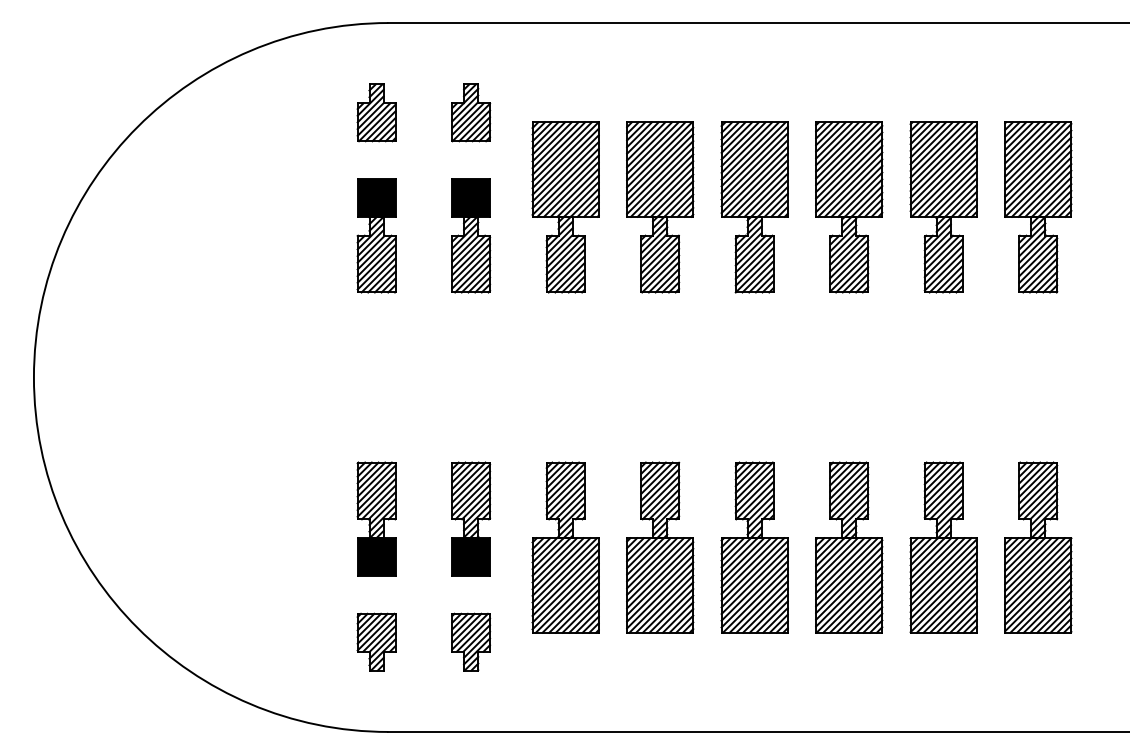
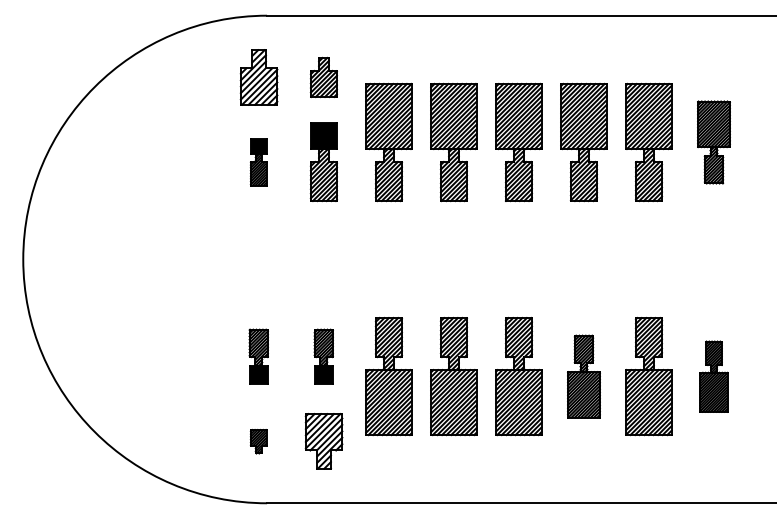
part: (375, 112) -> (258, 77), size x1.4
part: (1037, 207) -> (713, 142), size x0.7
part: (375, 236) -> (258, 162), size x0.6
part: (375, 518) -> (258, 356), size x0.7
part: (470, 518) -> (323, 356), size x0.7
part: (848, 547) -> (583, 376), size x0.7
part: (1037, 547) -> (713, 376), size x0.6
part: (375, 642) -> (258, 441), size x0.6
part: (470, 642) -> (323, 441), size x1.4

